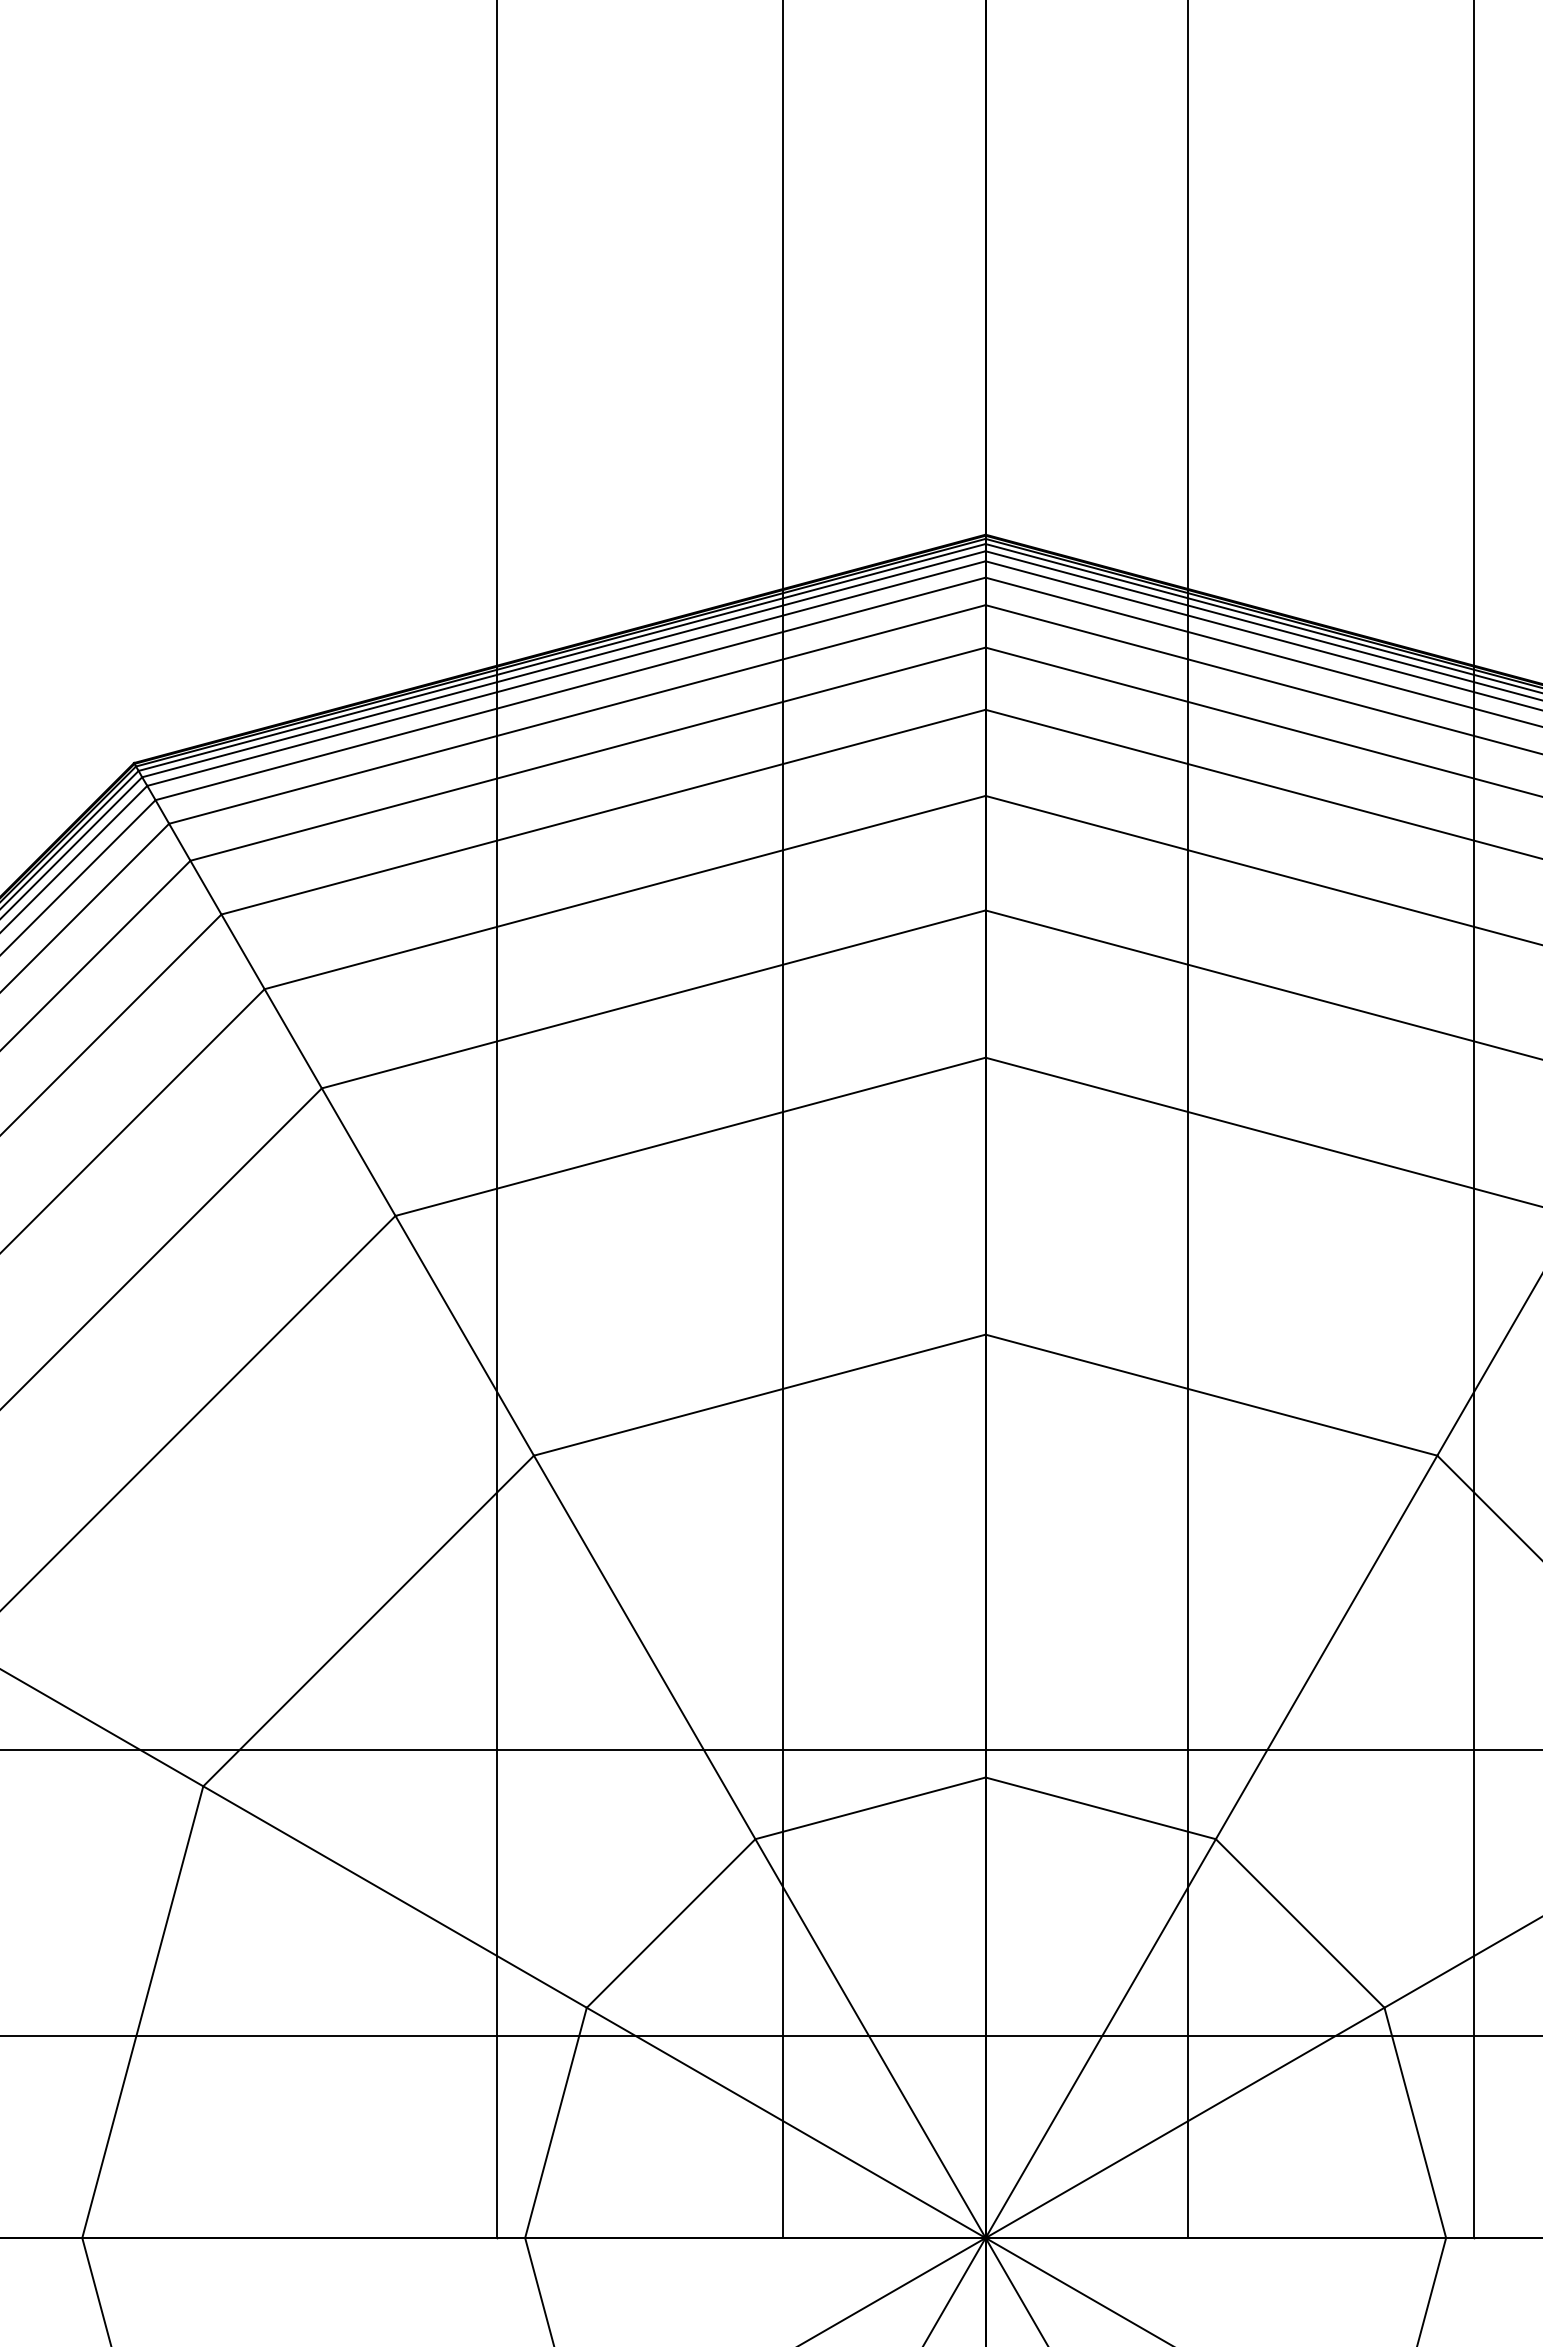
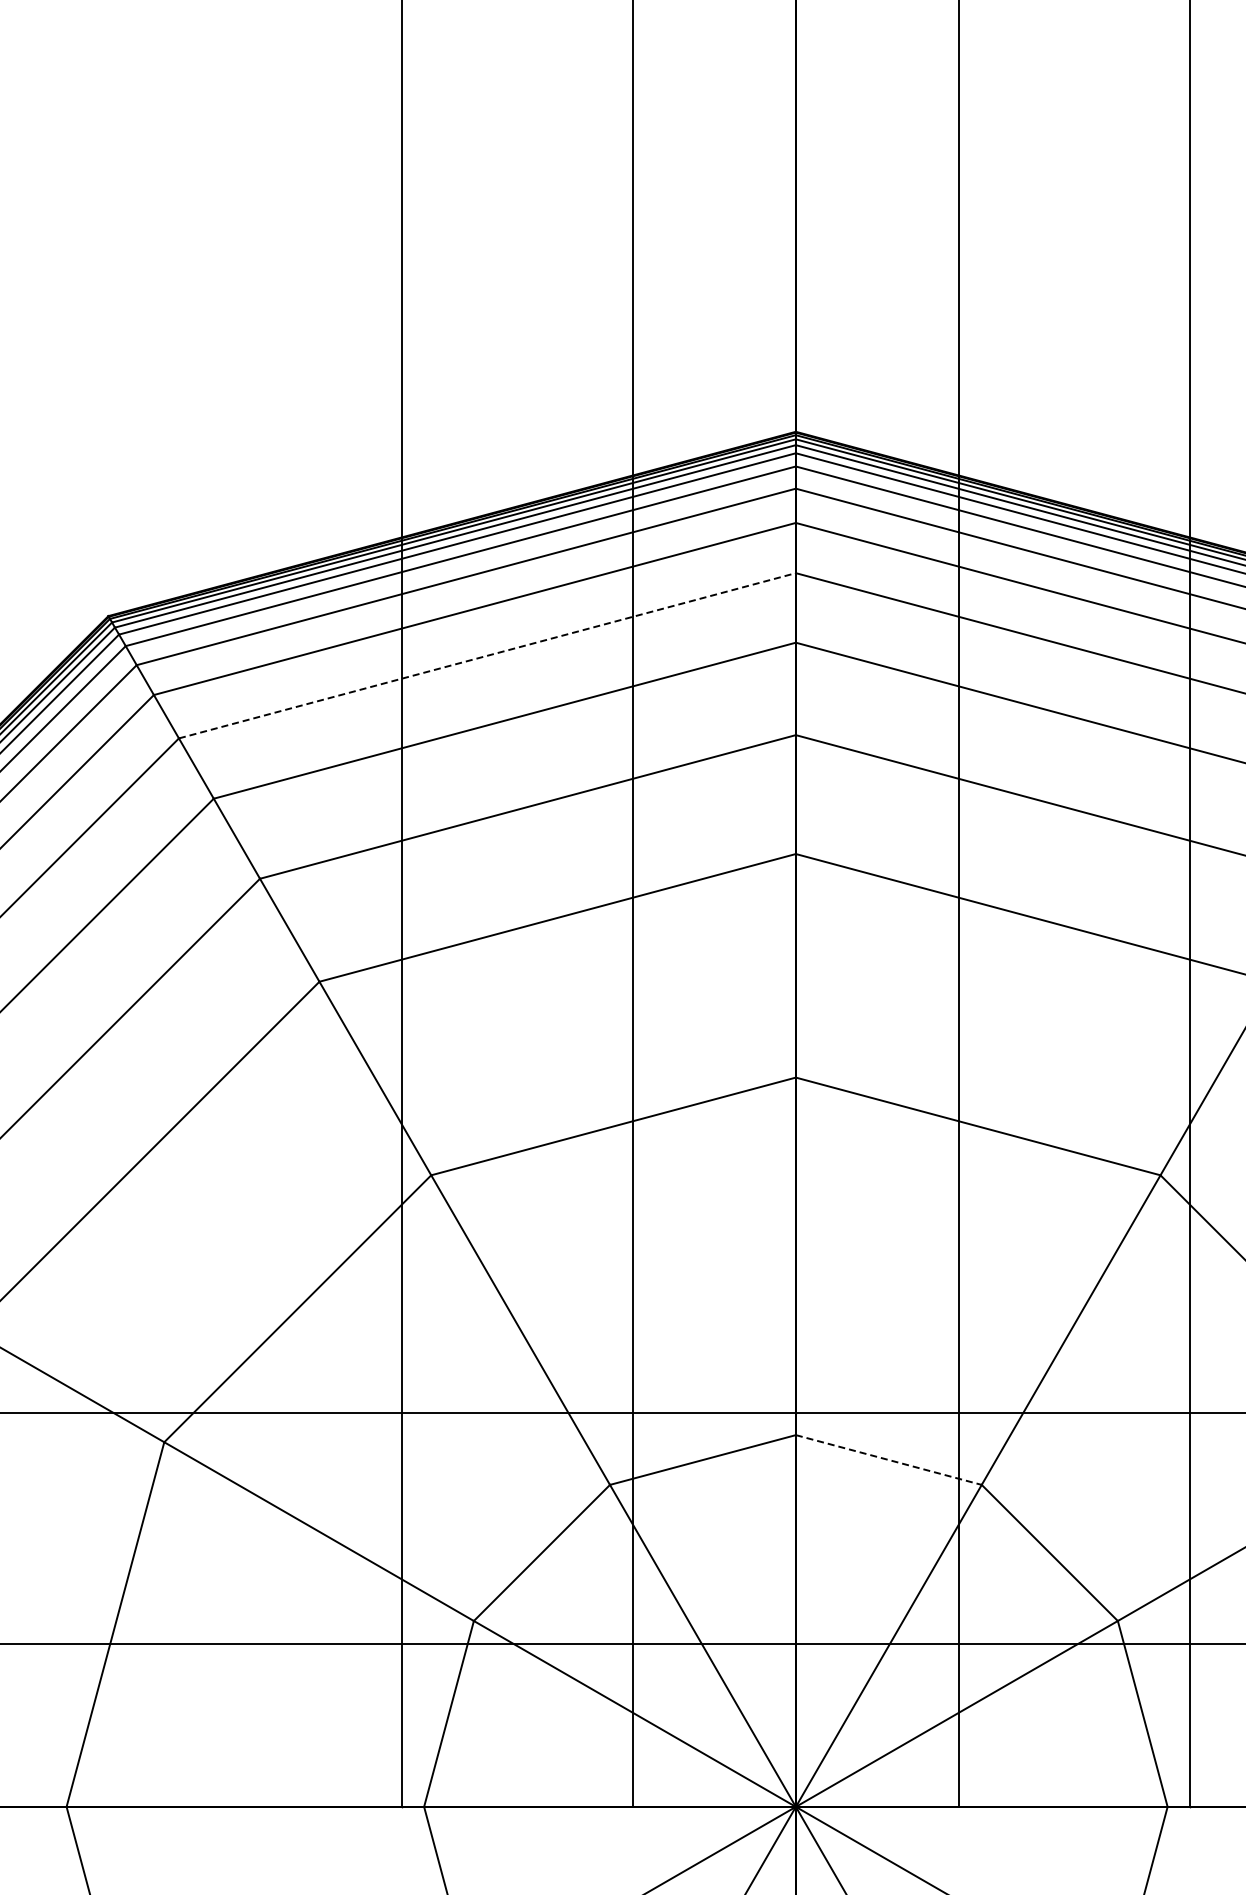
line: (603, 811) -> (487, 655), solid -> dashed
line: (1101, 1808) -> (889, 1460), solid -> dashed

